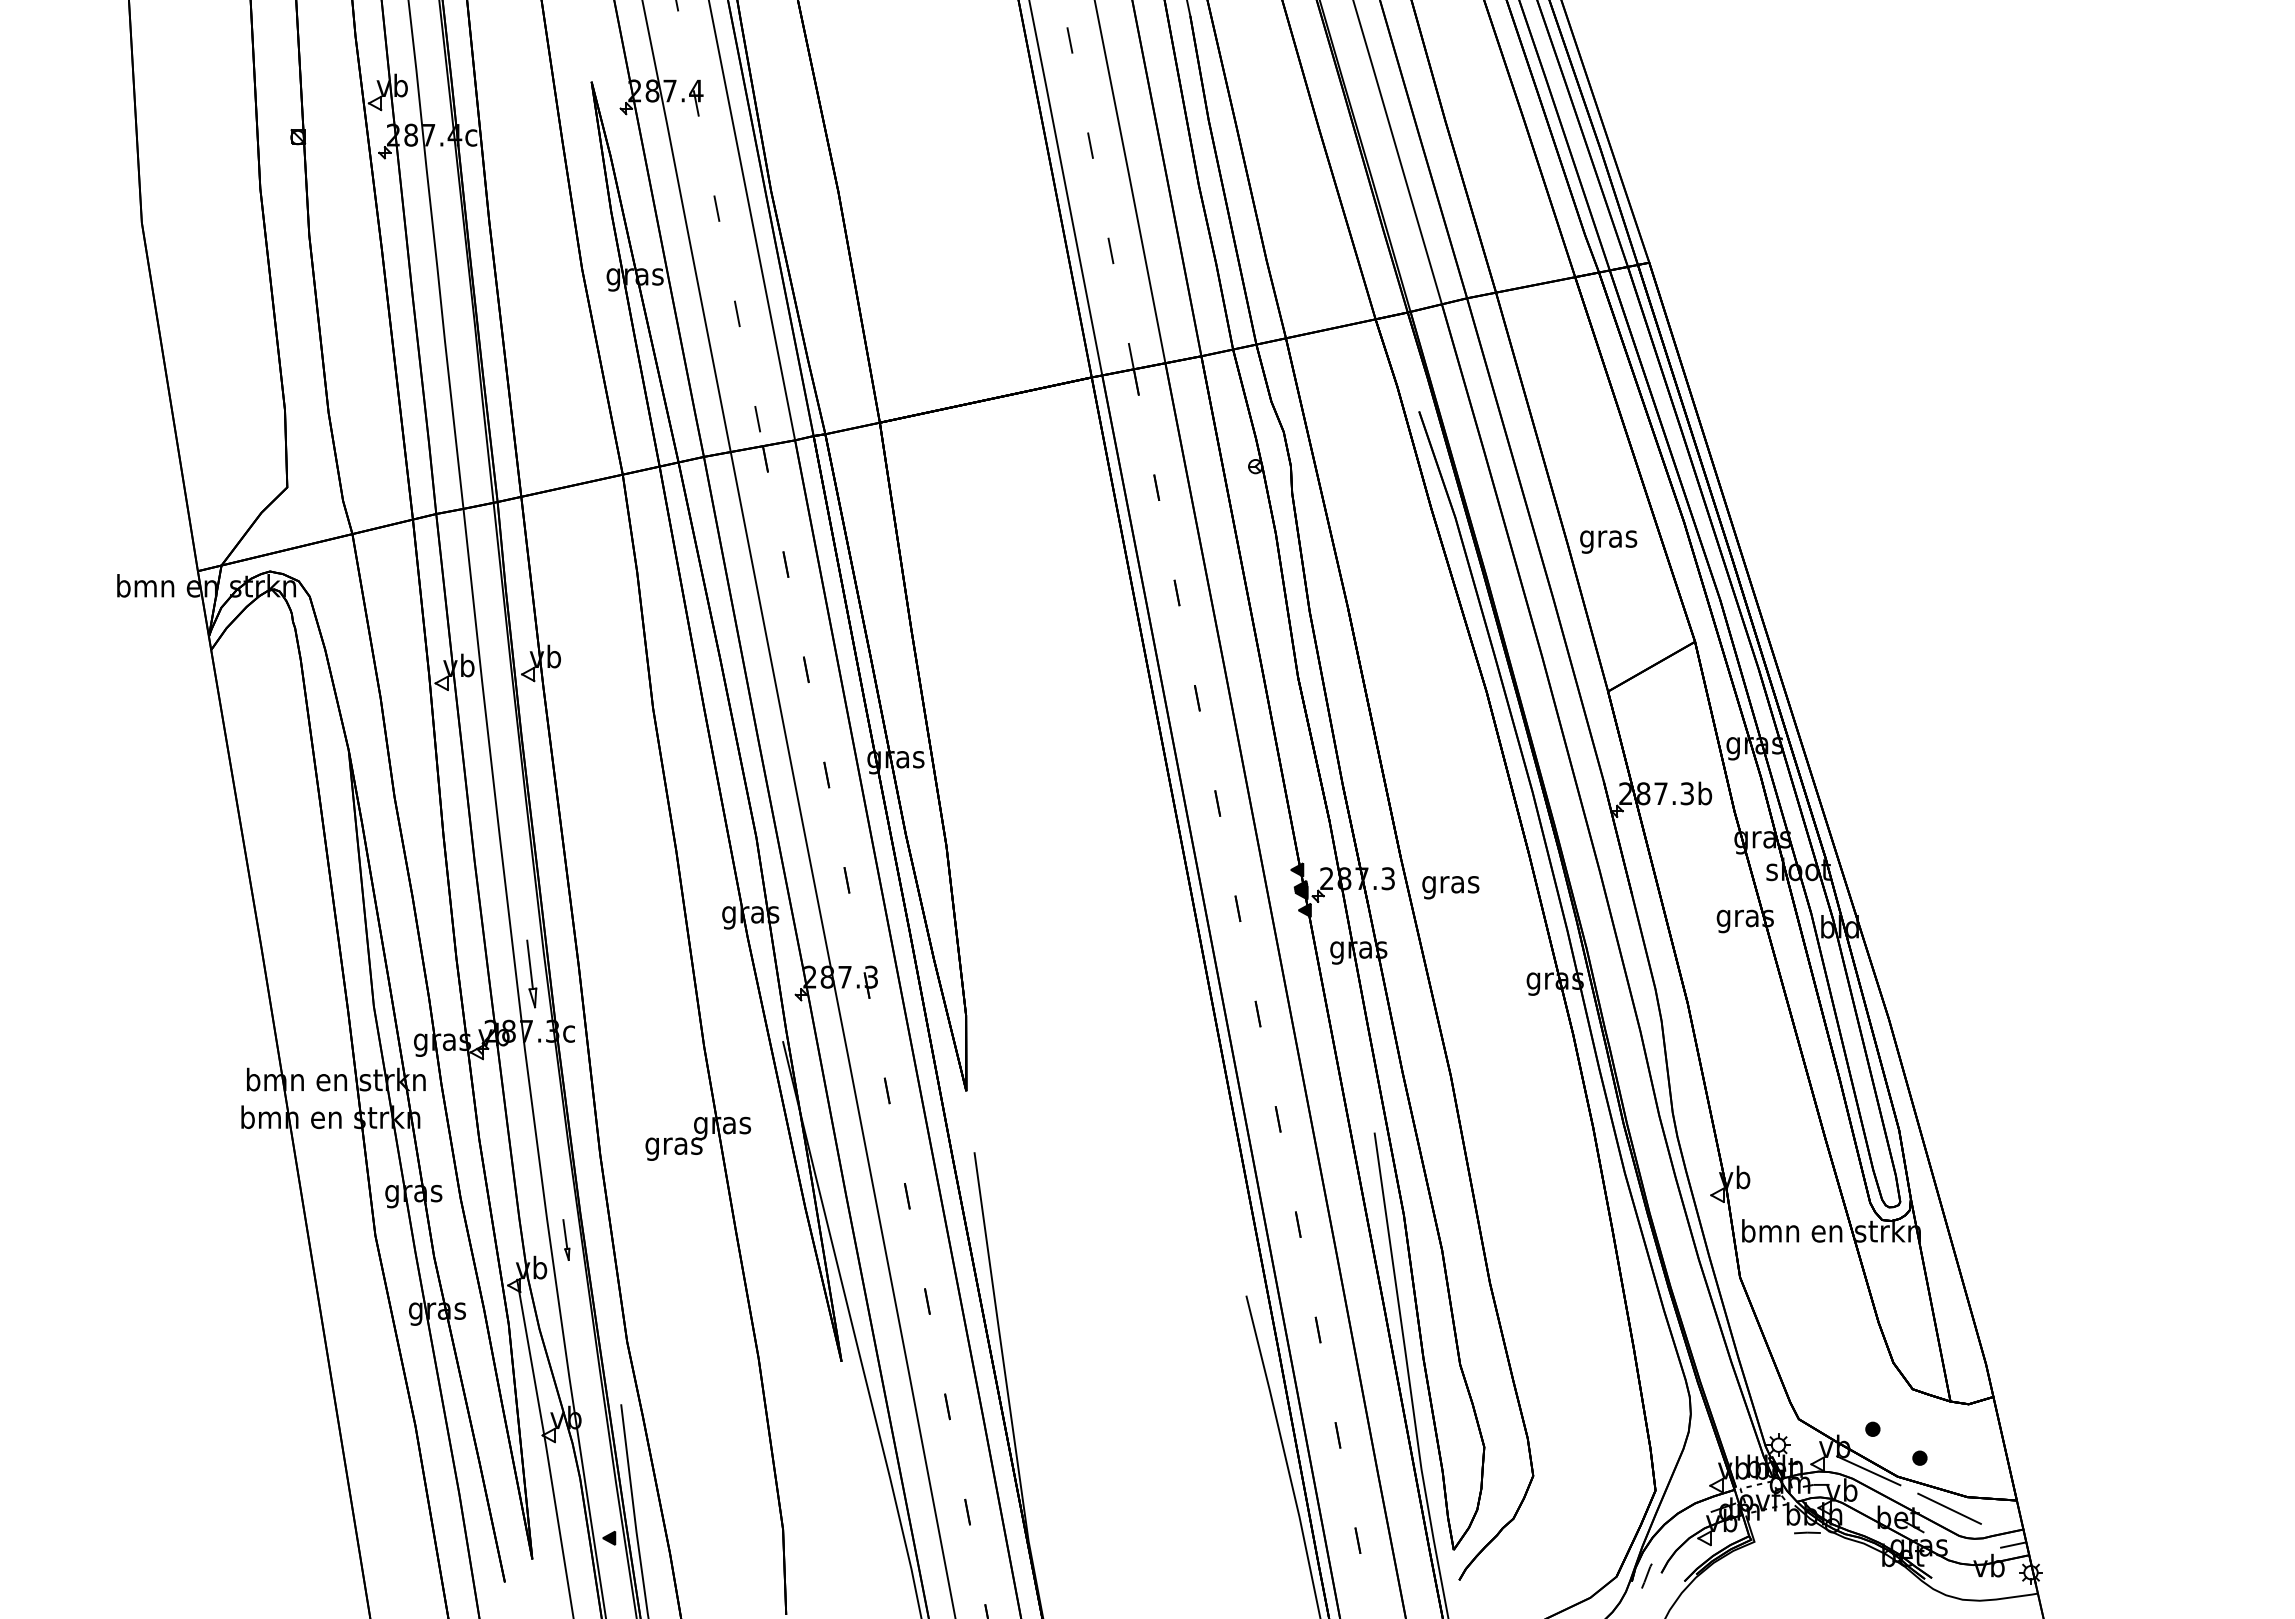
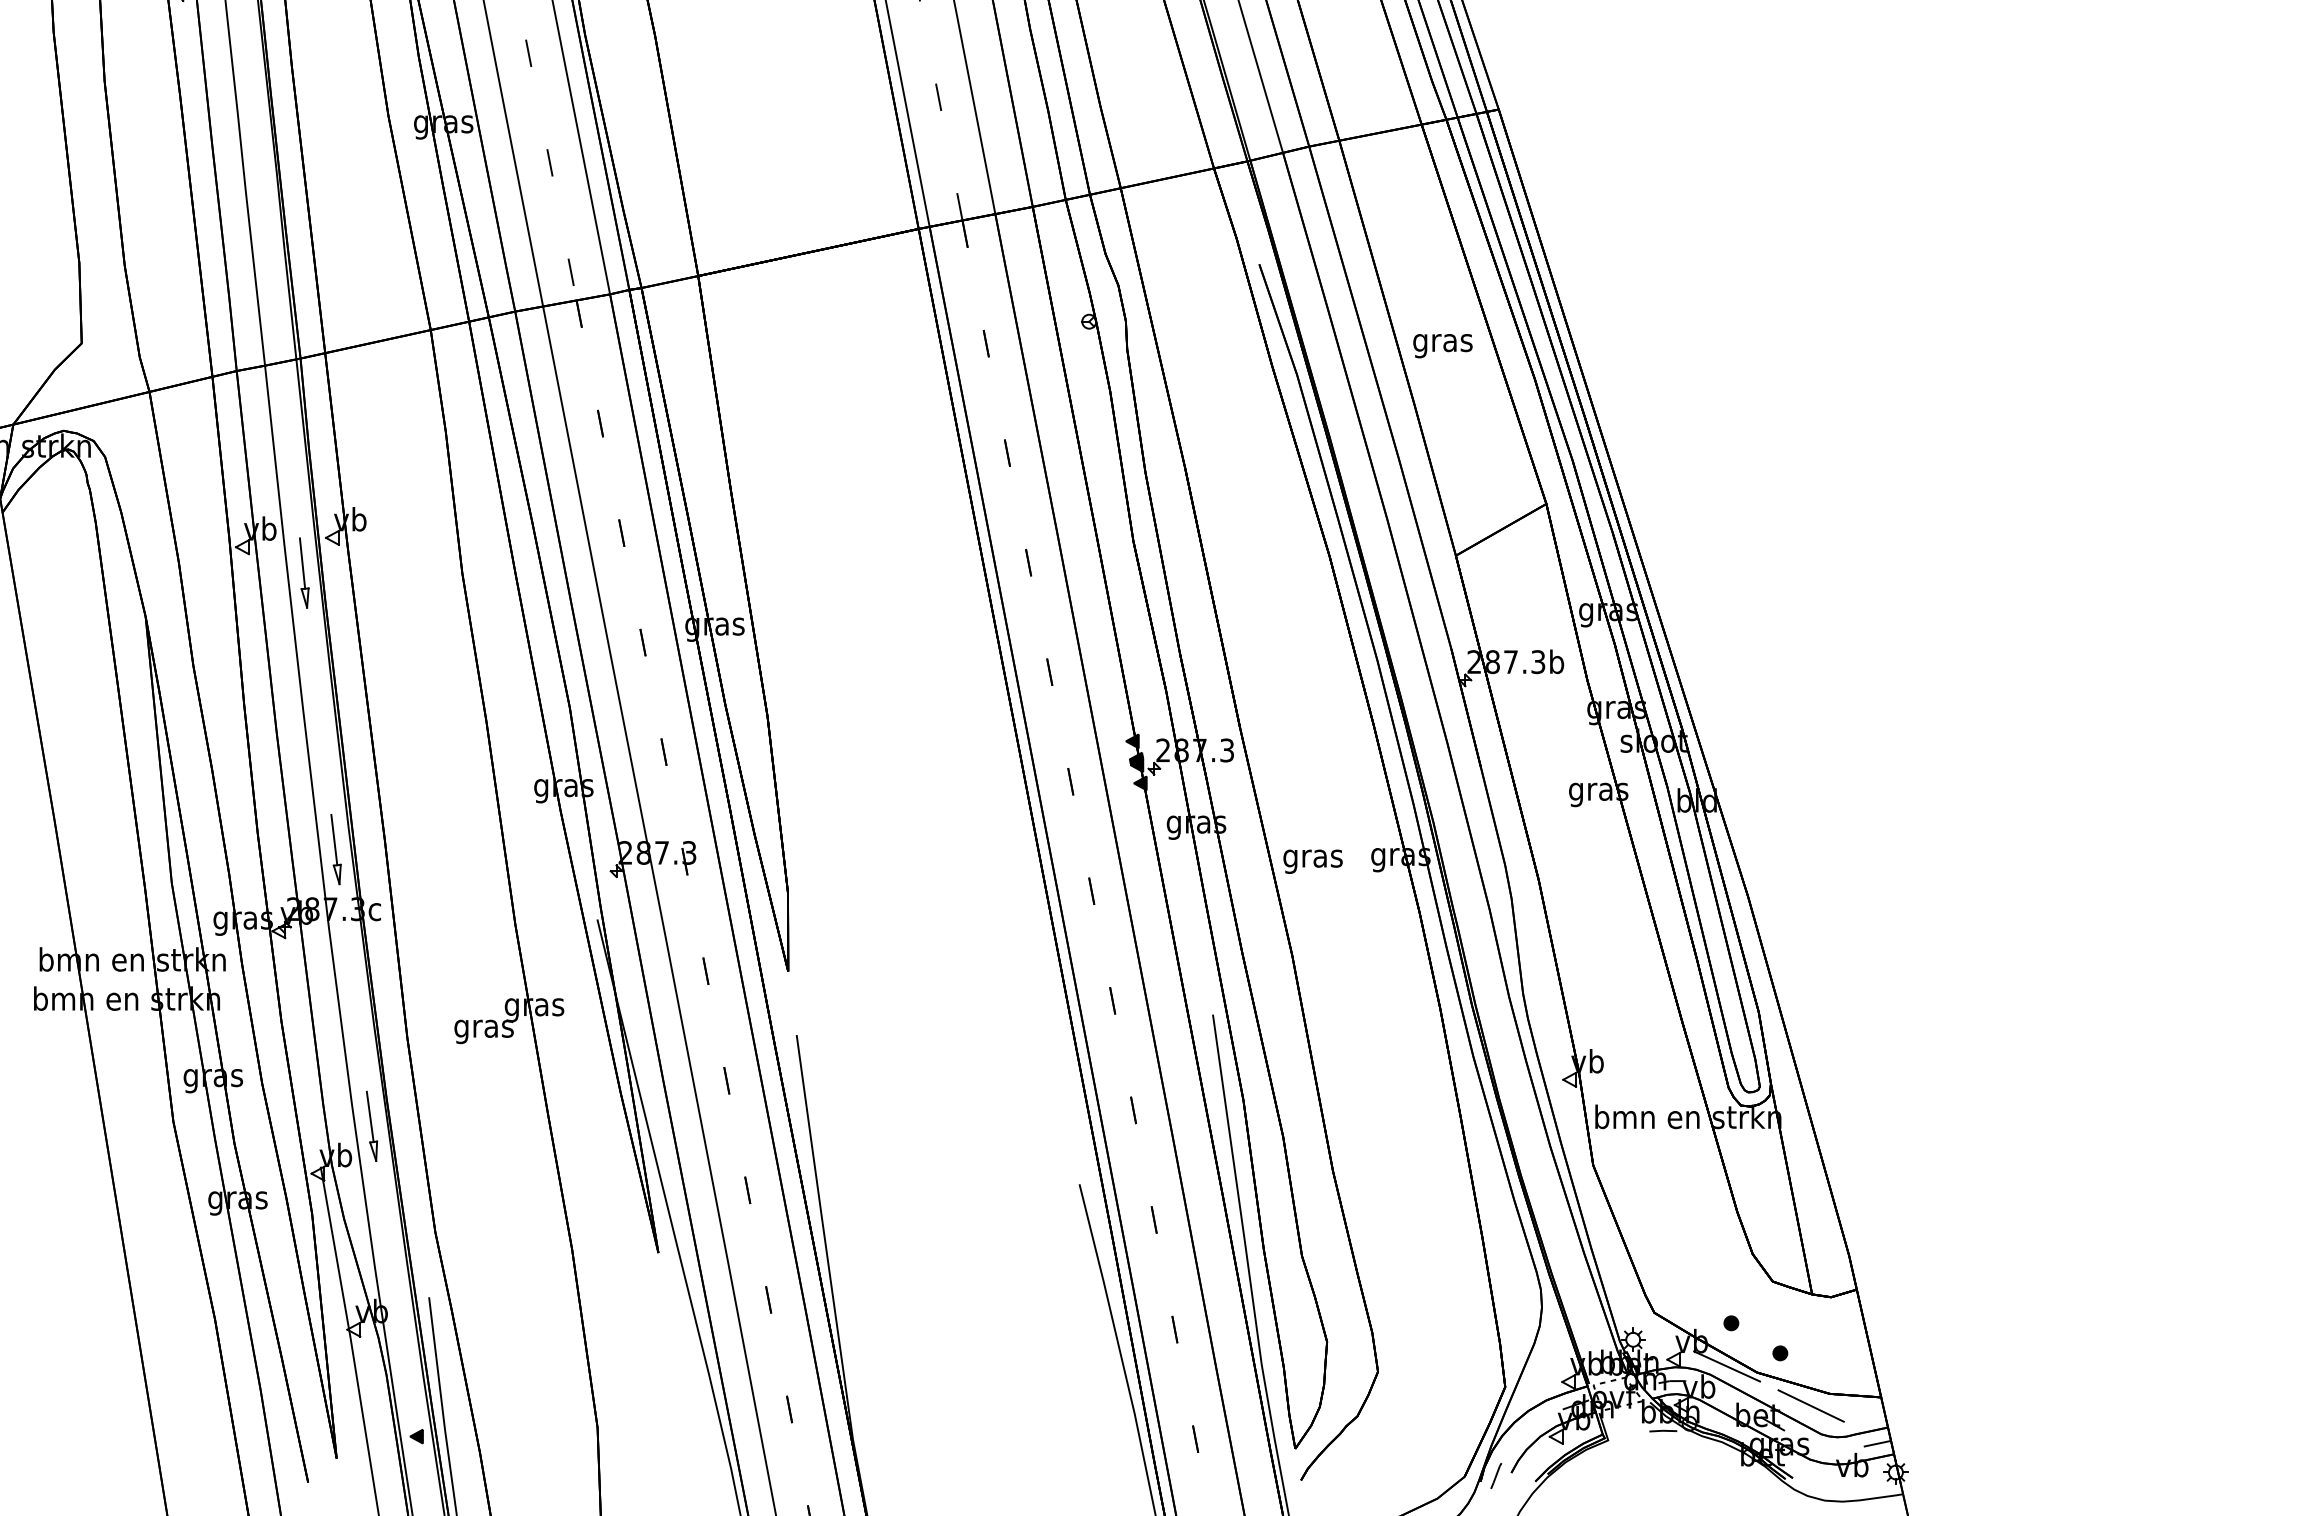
text: (1608, 541) -> (1442, 345), moved
part: (501, 708) -> (304, 573), added
text: (1450, 887) -> (1312, 861), moved
part: (566, 1239) -> (372, 1125), size x1.67

